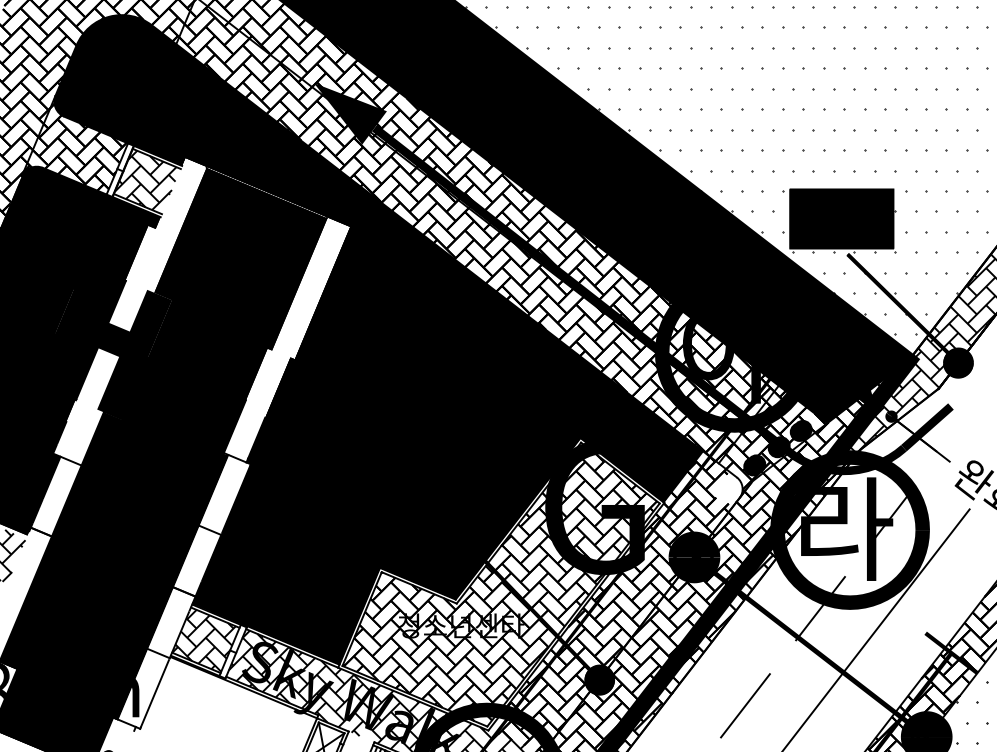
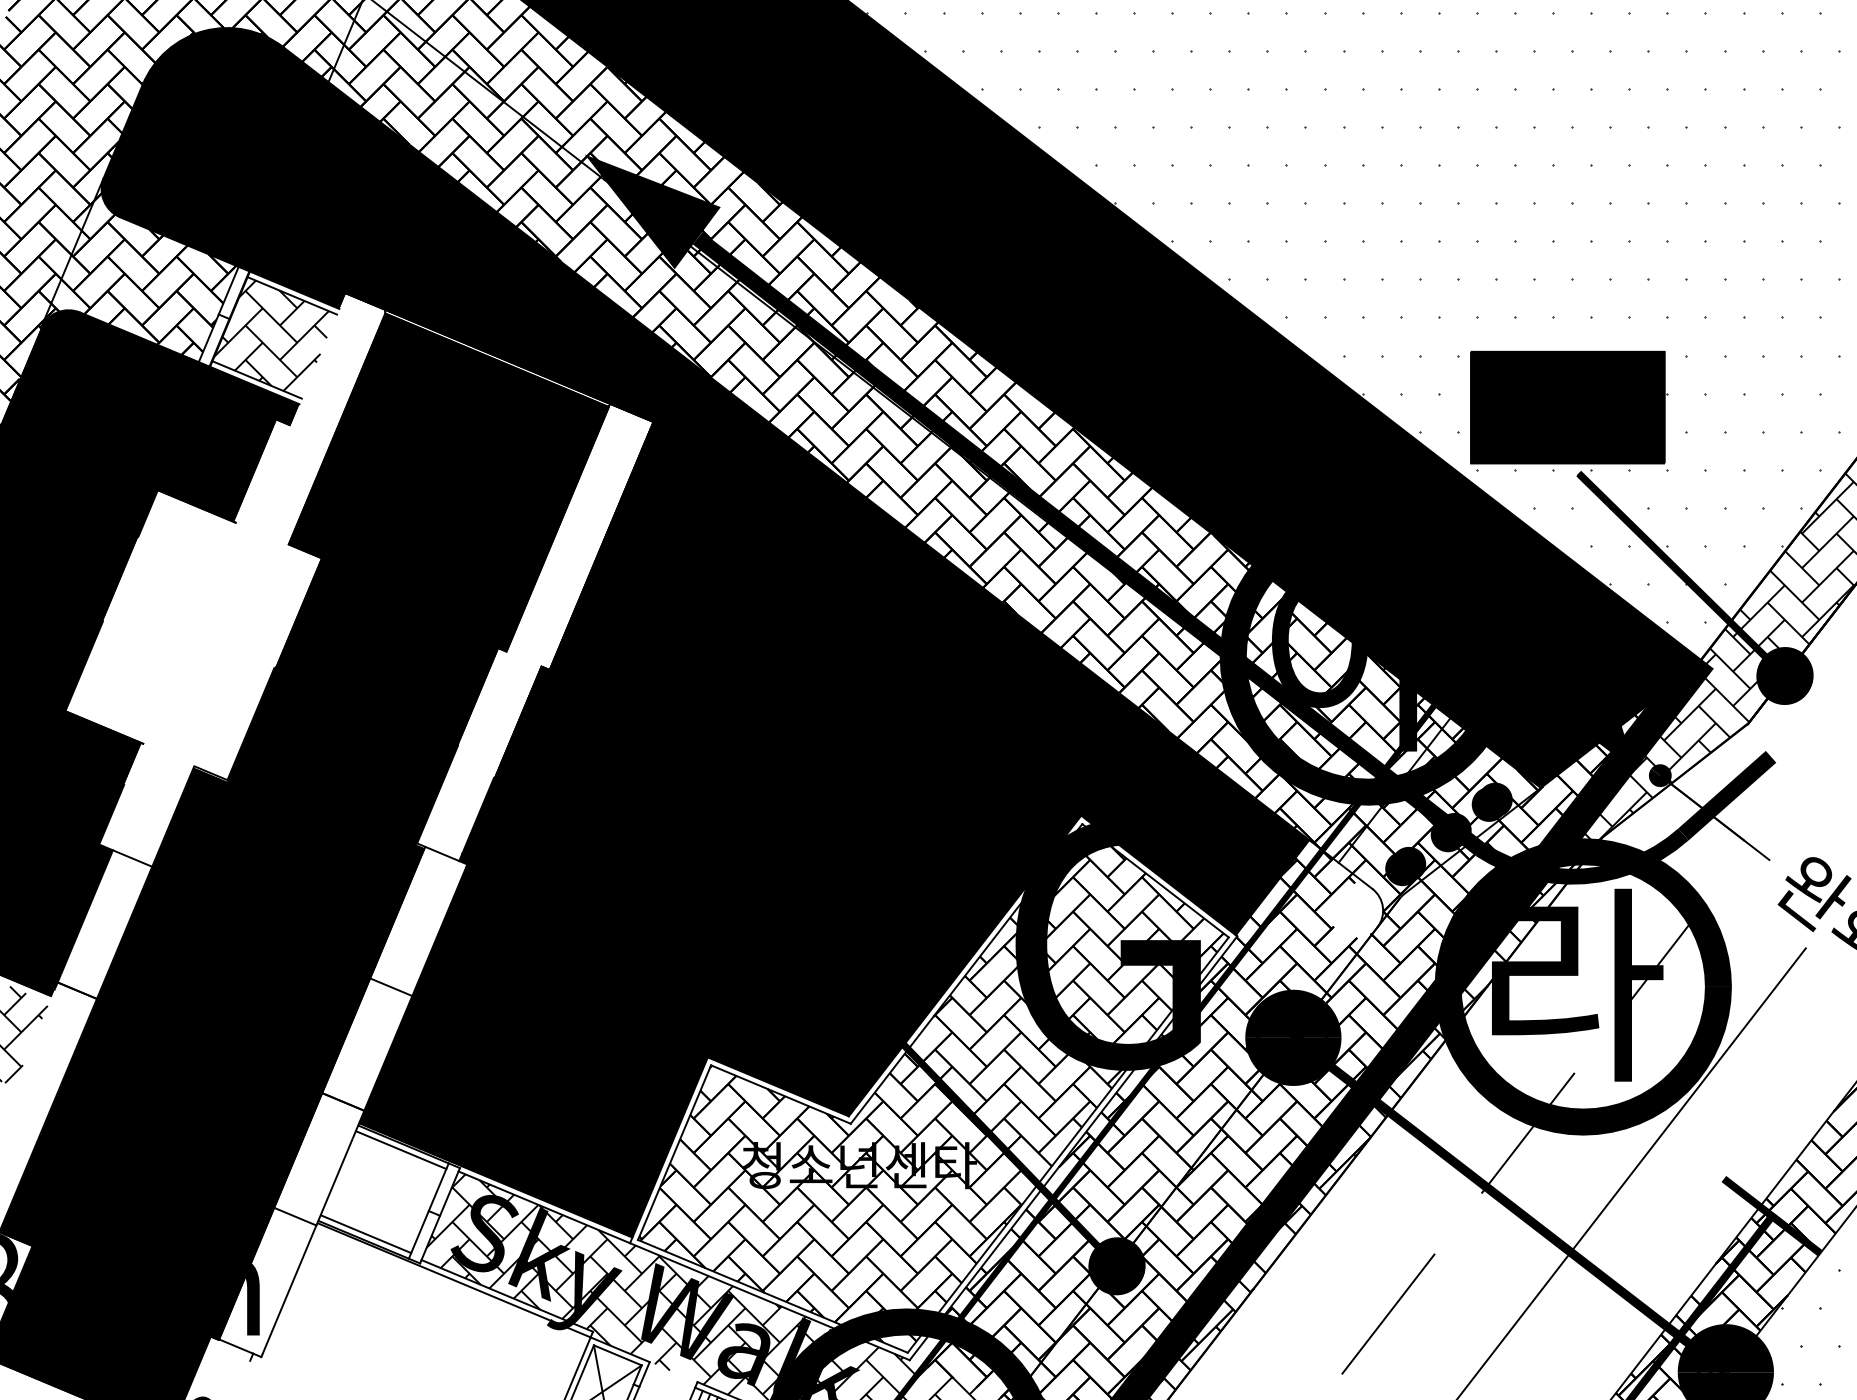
fill: (103, 341) -> (192, 635), removed
hatch: (203, 640) -> (379, 1192), removed

